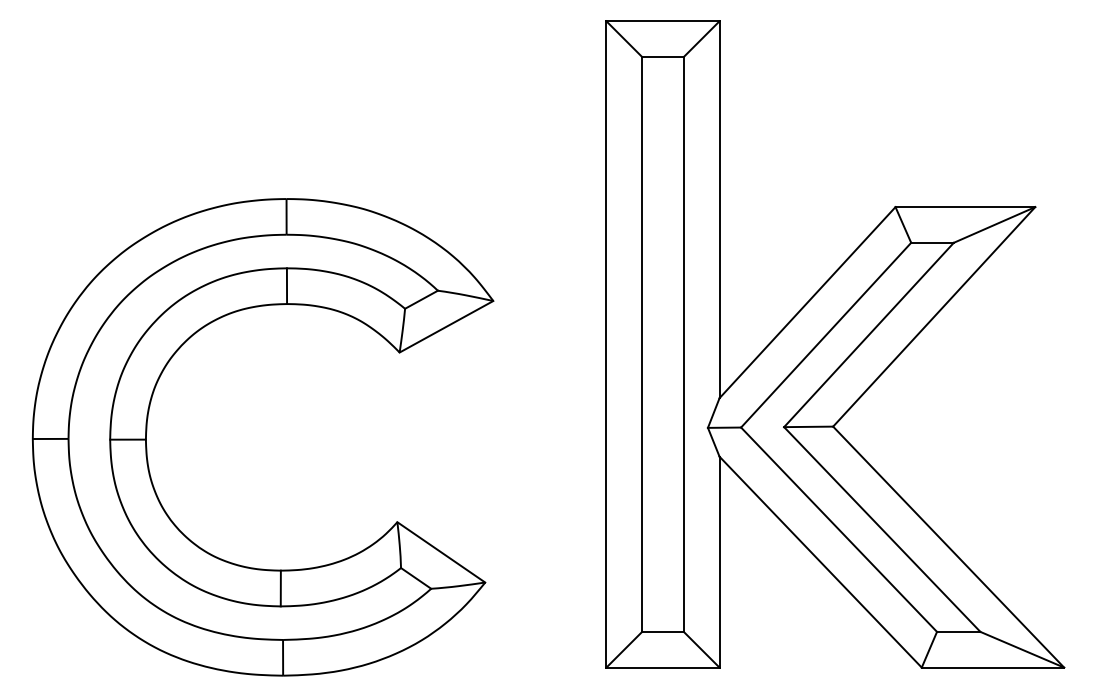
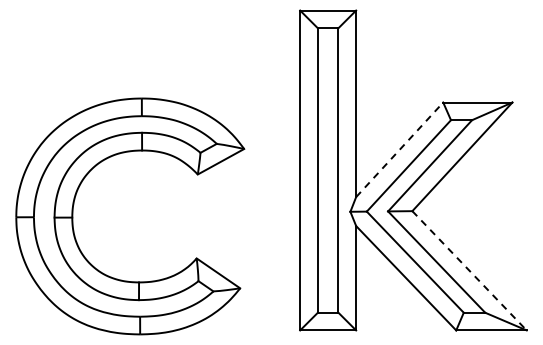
line: (809, 302) -> (400, 149), solid -> dashed
line: (948, 546) -> (469, 270), solid -> dashed

